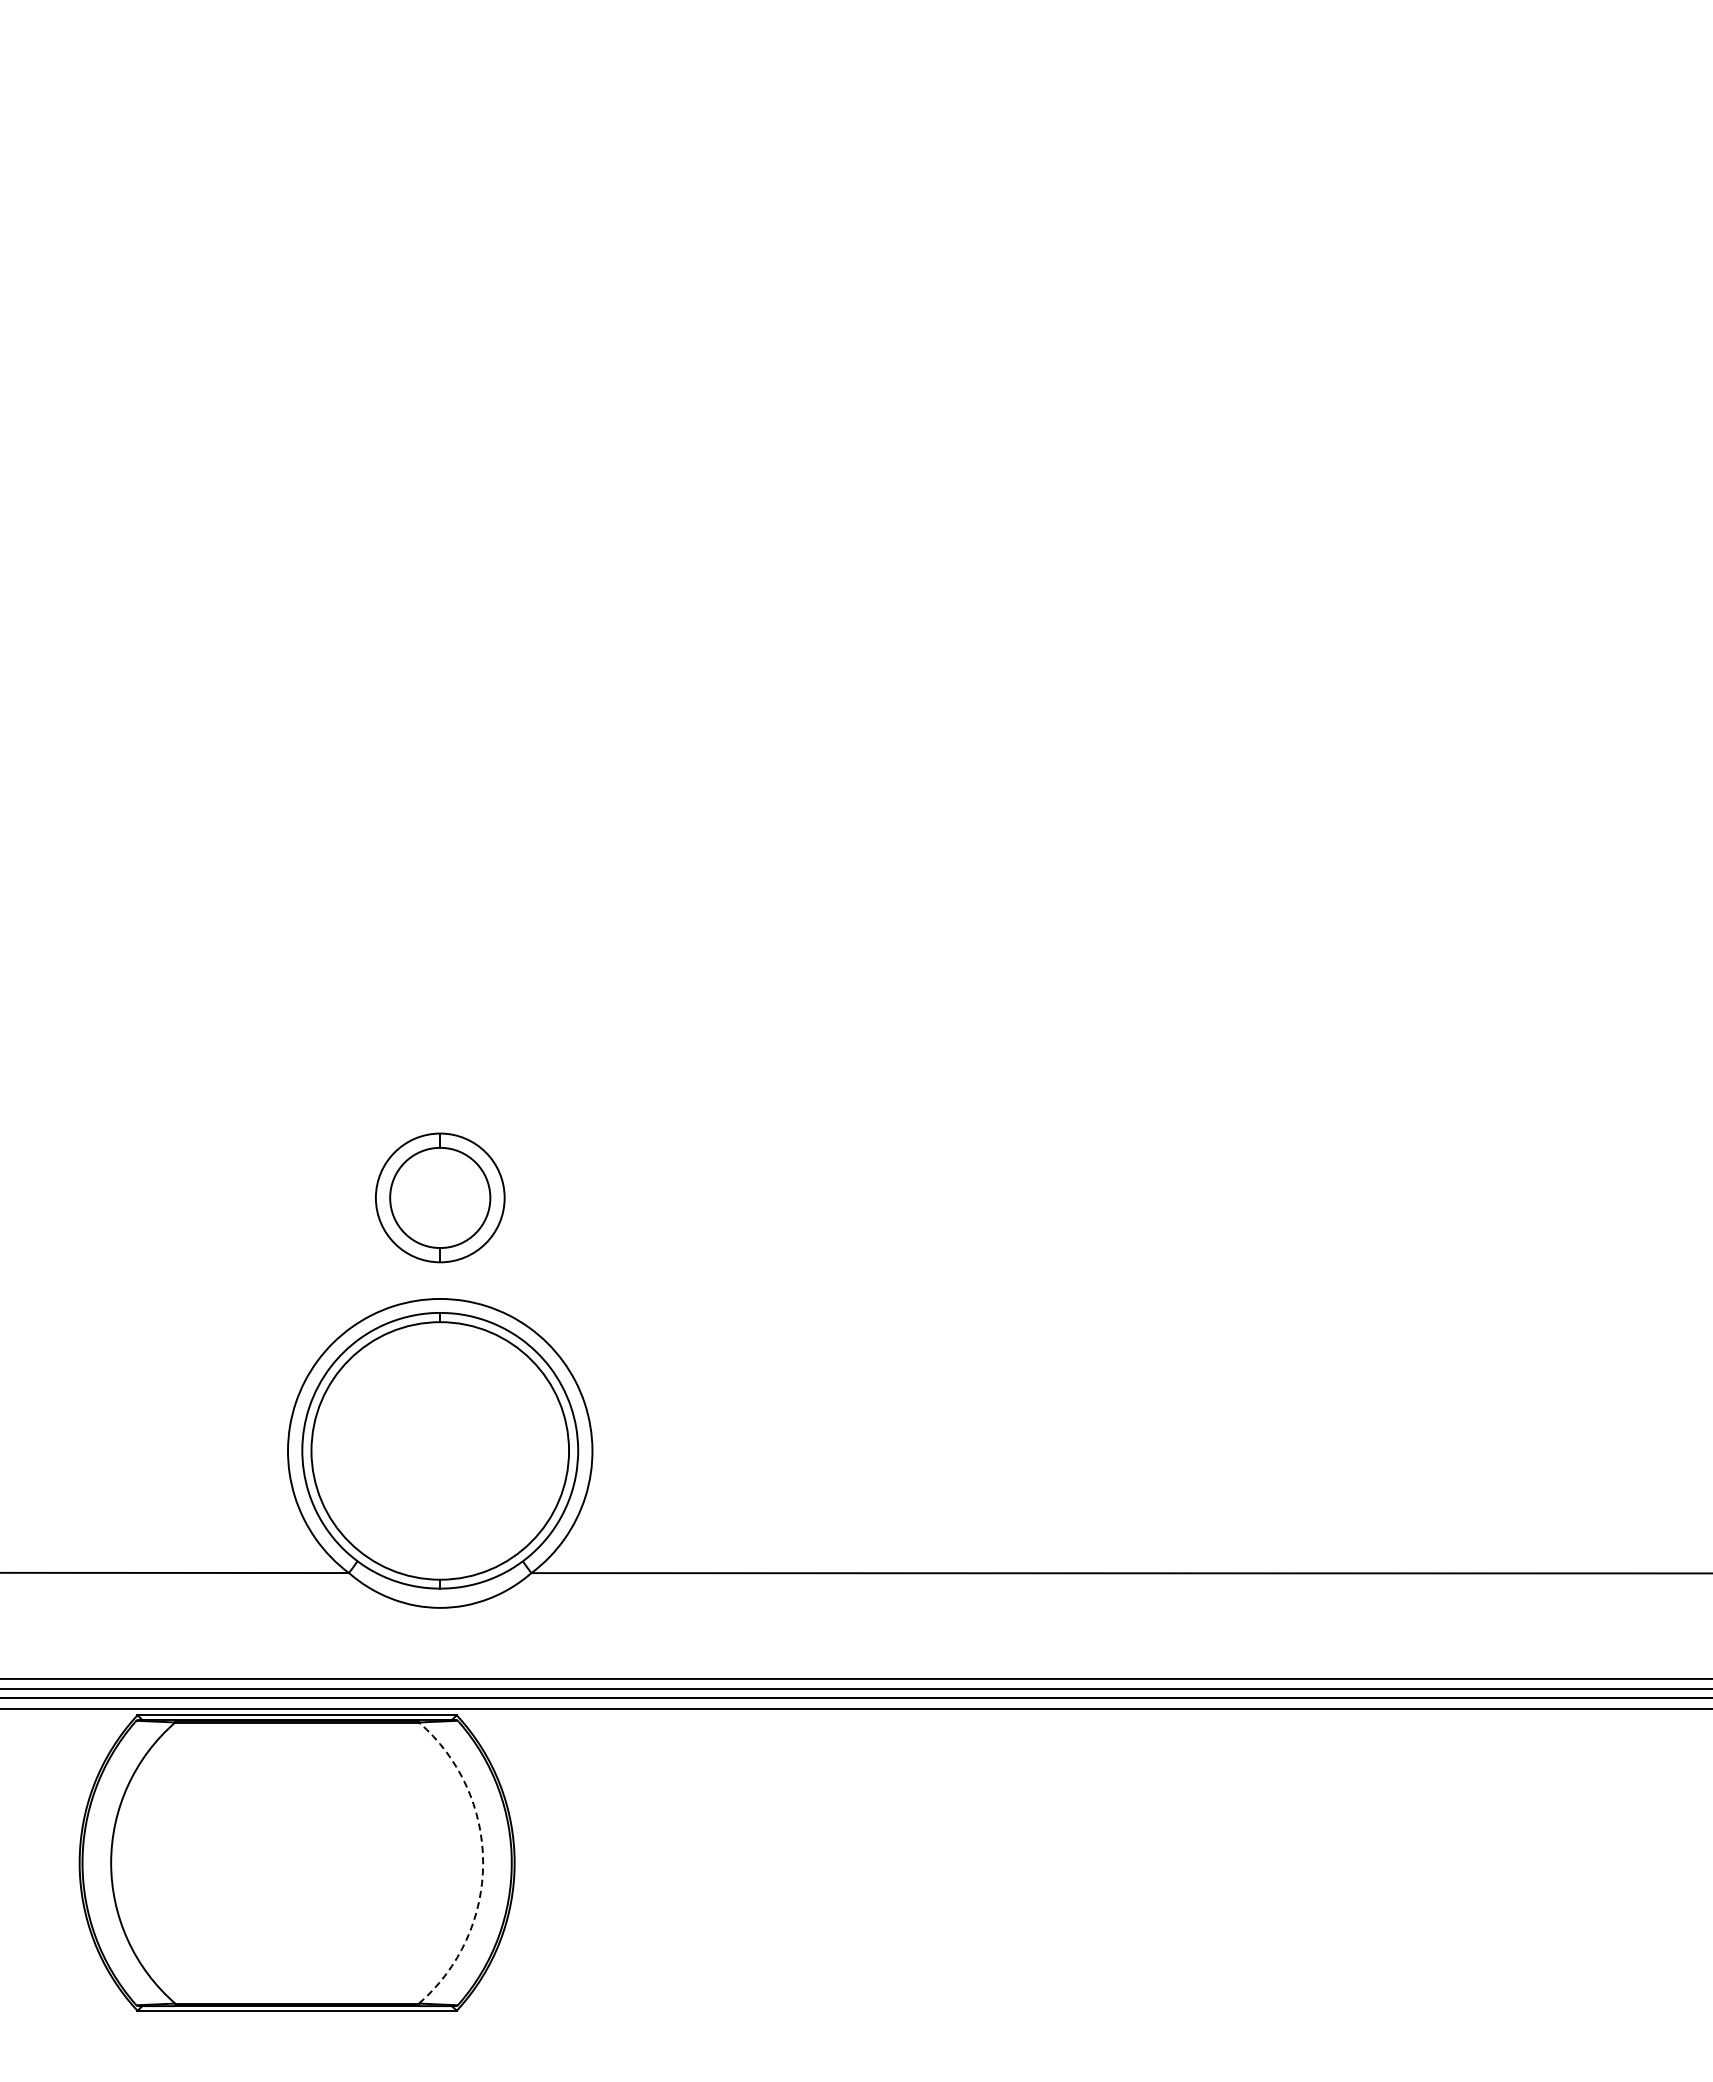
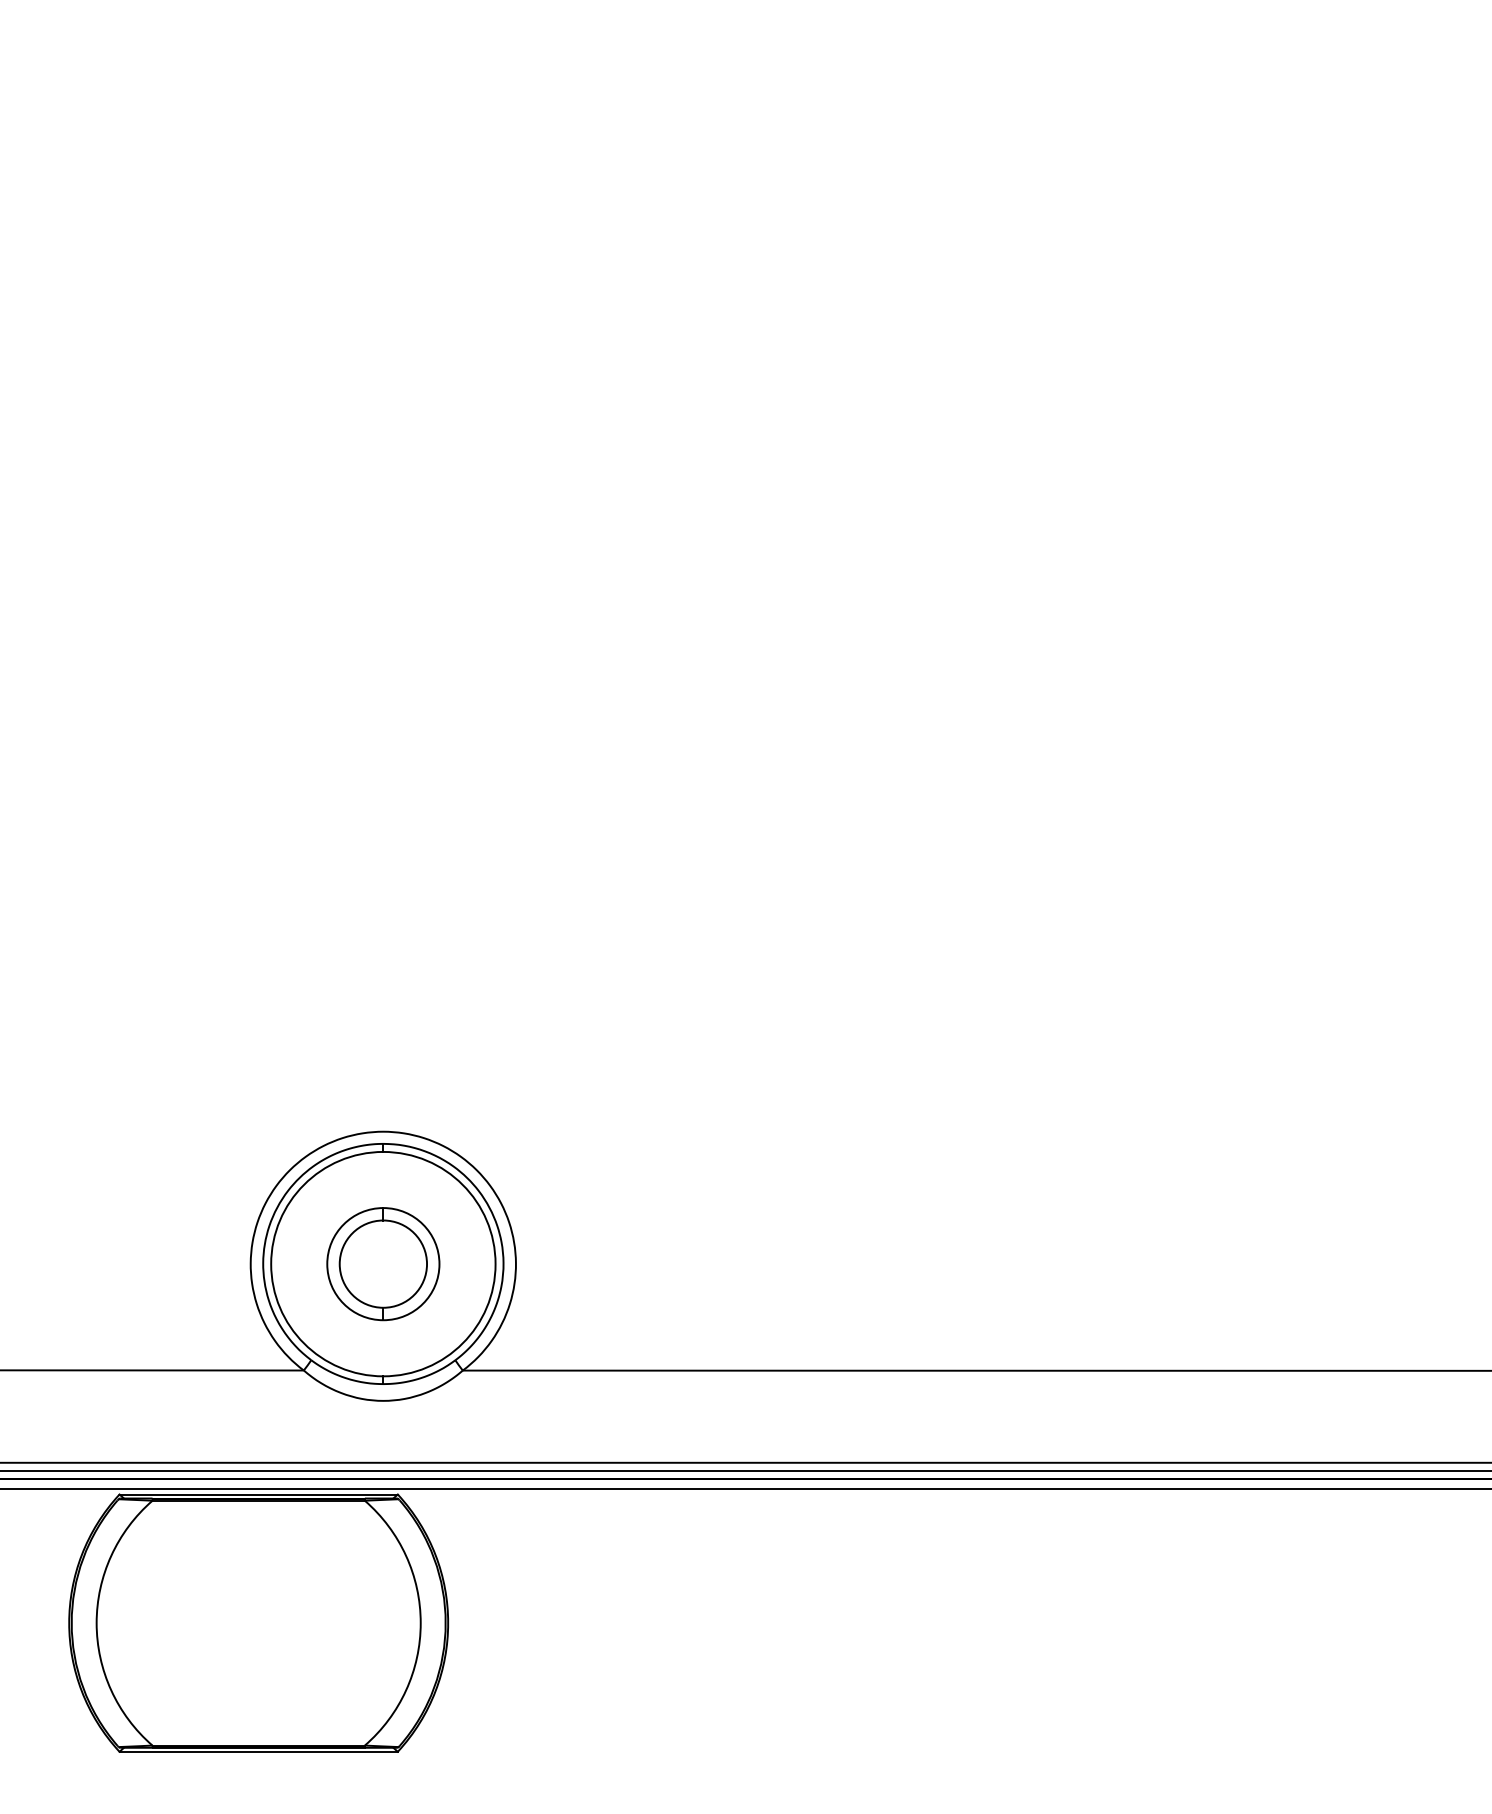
part: (440, 1197) -> (383, 1263), moved
arc: (483, 1863) -> (421, 1623), dashed -> solid

